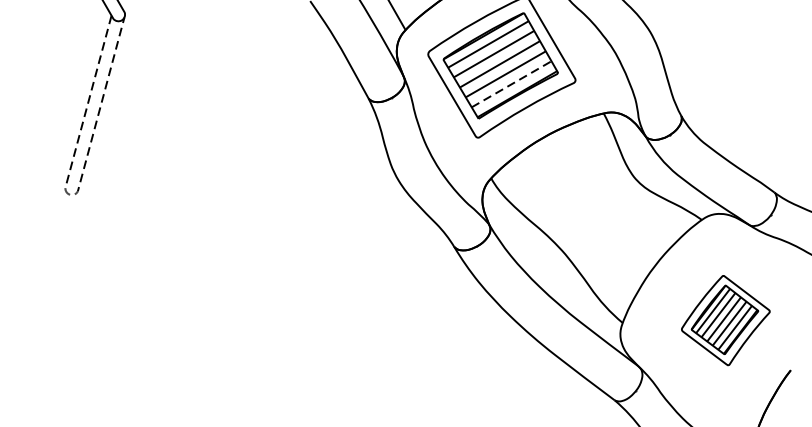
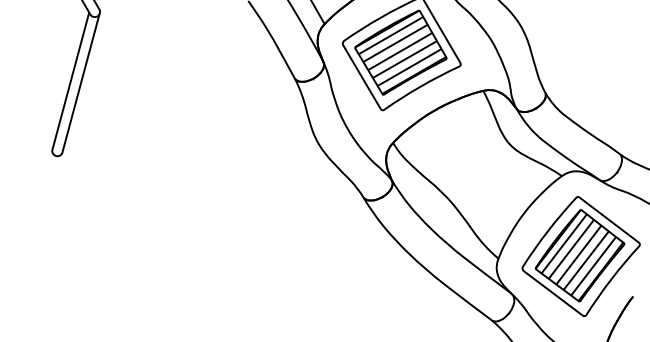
line: (511, 84) -> (409, 67), dashed -> solid
line: (70, 195) -> (56, 156), dashed -> solid
part: (725, 320) -> (580, 256), size x1.67

